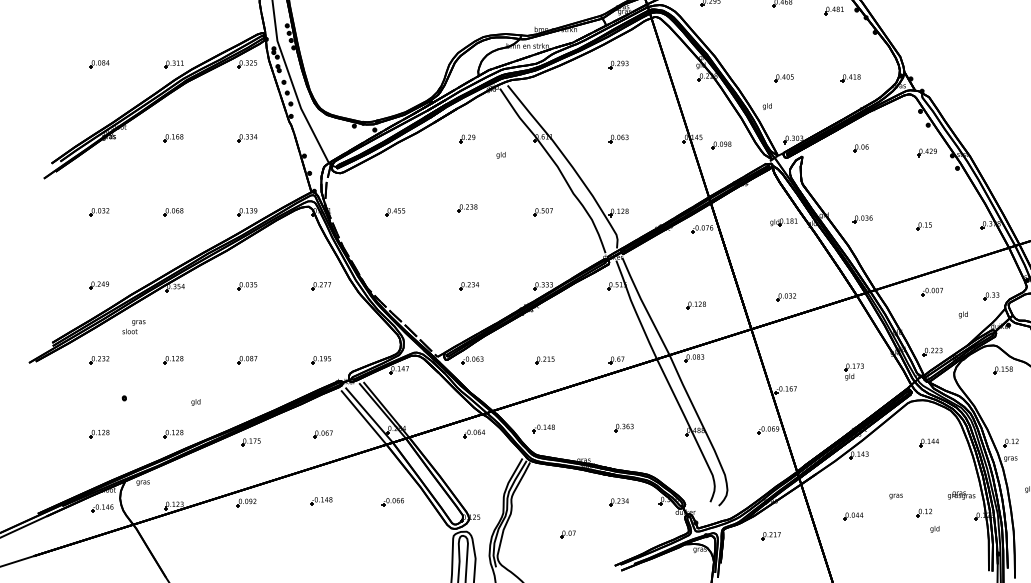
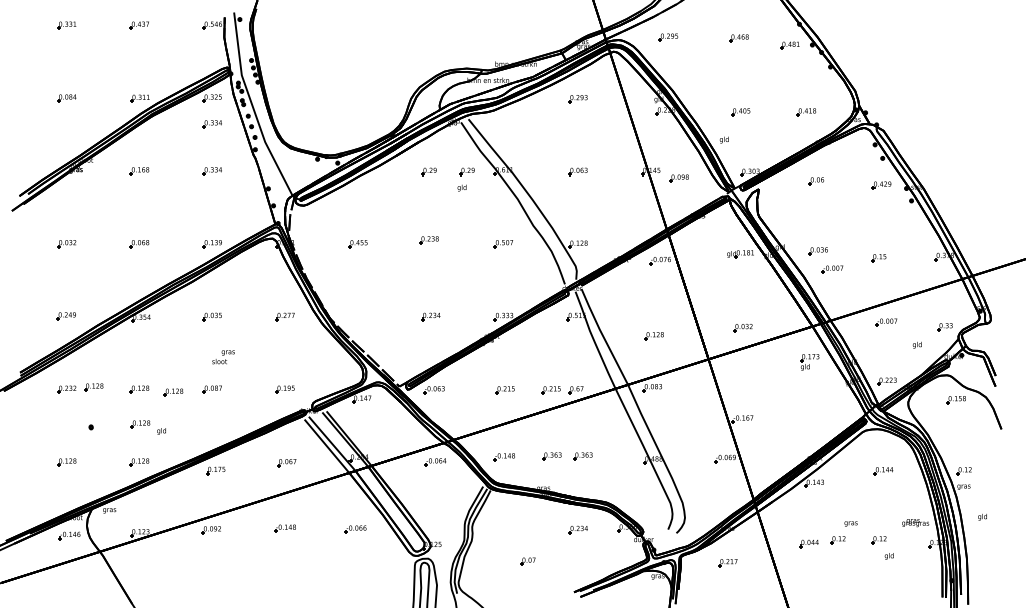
part: (246, 90) -> (211, 124), added
part: (505, 138) -> (466, 171), added
part: (877, 238) -> (832, 269), added
text: (133, 327) -> (223, 357), moved
part: (126, 357) -> (93, 387), added
part: (590, 360) -> (550, 390), added
part: (208, 362) -> (173, 392), added
part: (853, 372) -> (809, 362), moved
part: (174, 395) -> (140, 424), added
part: (591, 427) -> (551, 456), added
part: (882, 513) -> (837, 540), added

